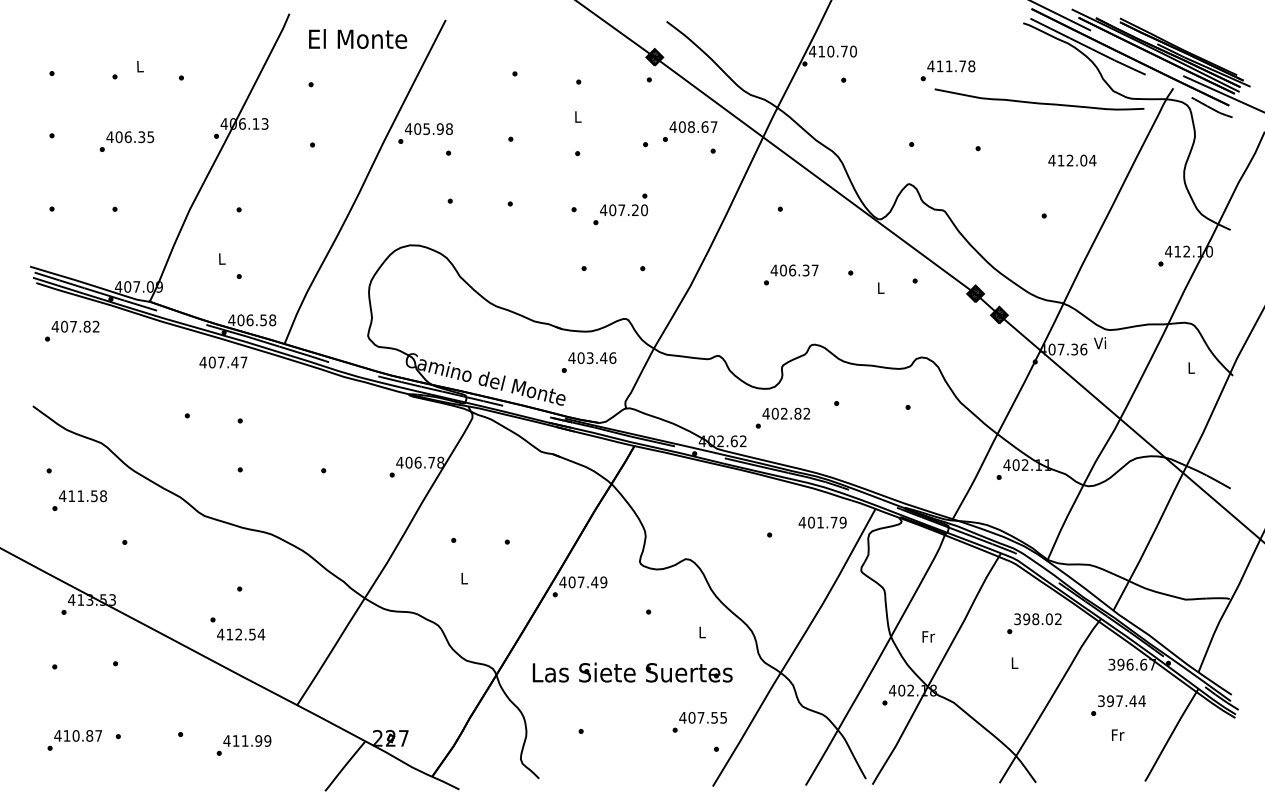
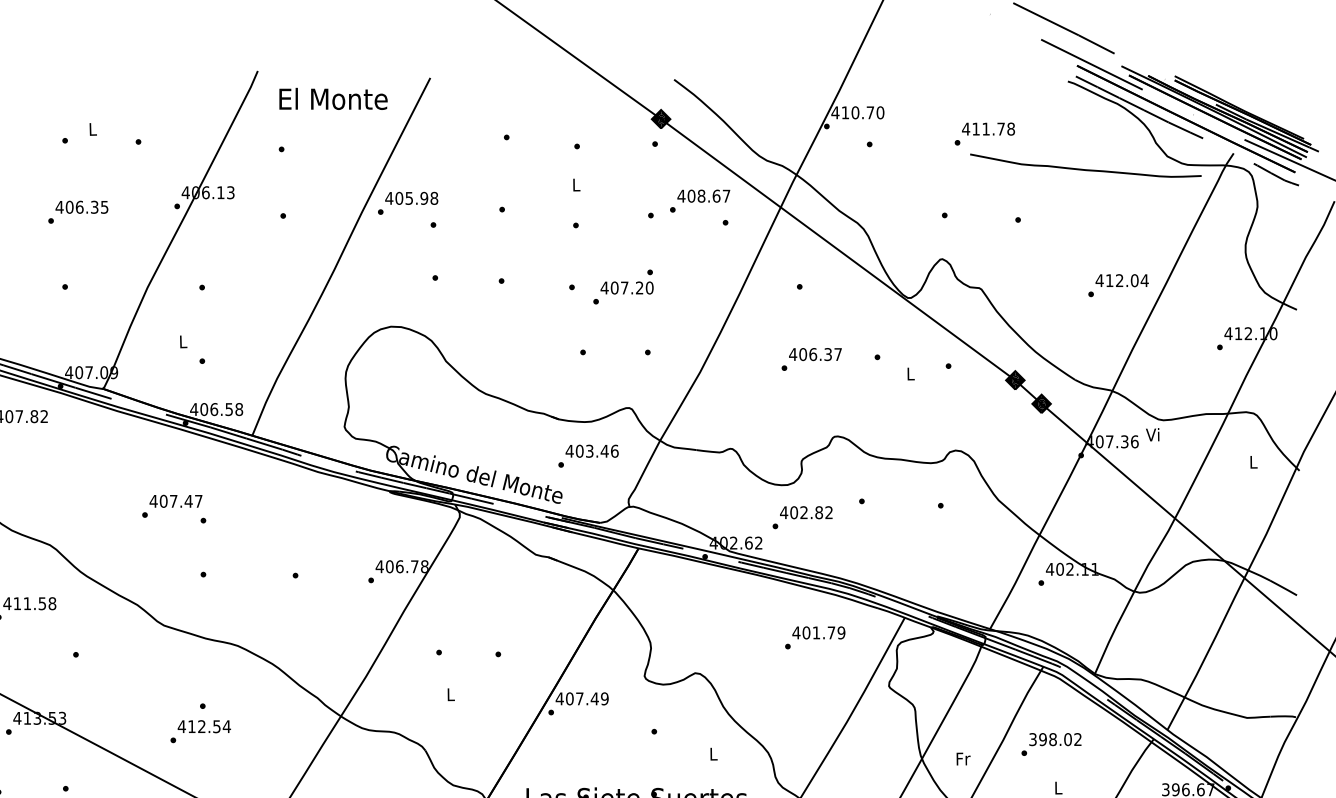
text: (1072, 160) -> (1122, 280), moved
text: (223, 362) -> (176, 501), moved
text: (822, 522) -> (818, 632), moved
text: (1034, 623) -> (1051, 744), moved
text: (241, 634) -> (204, 726), moved

